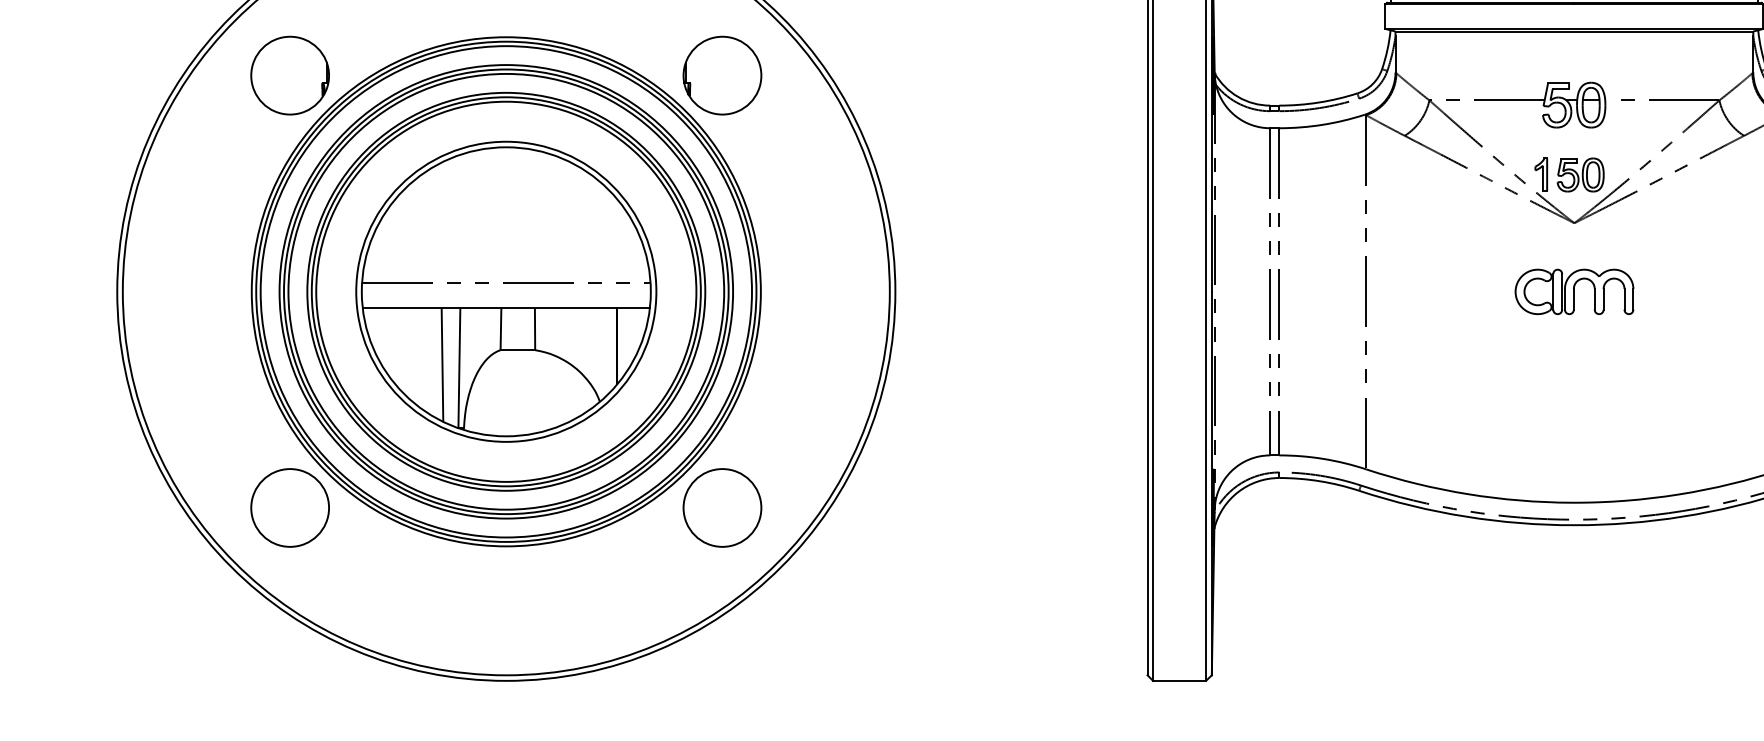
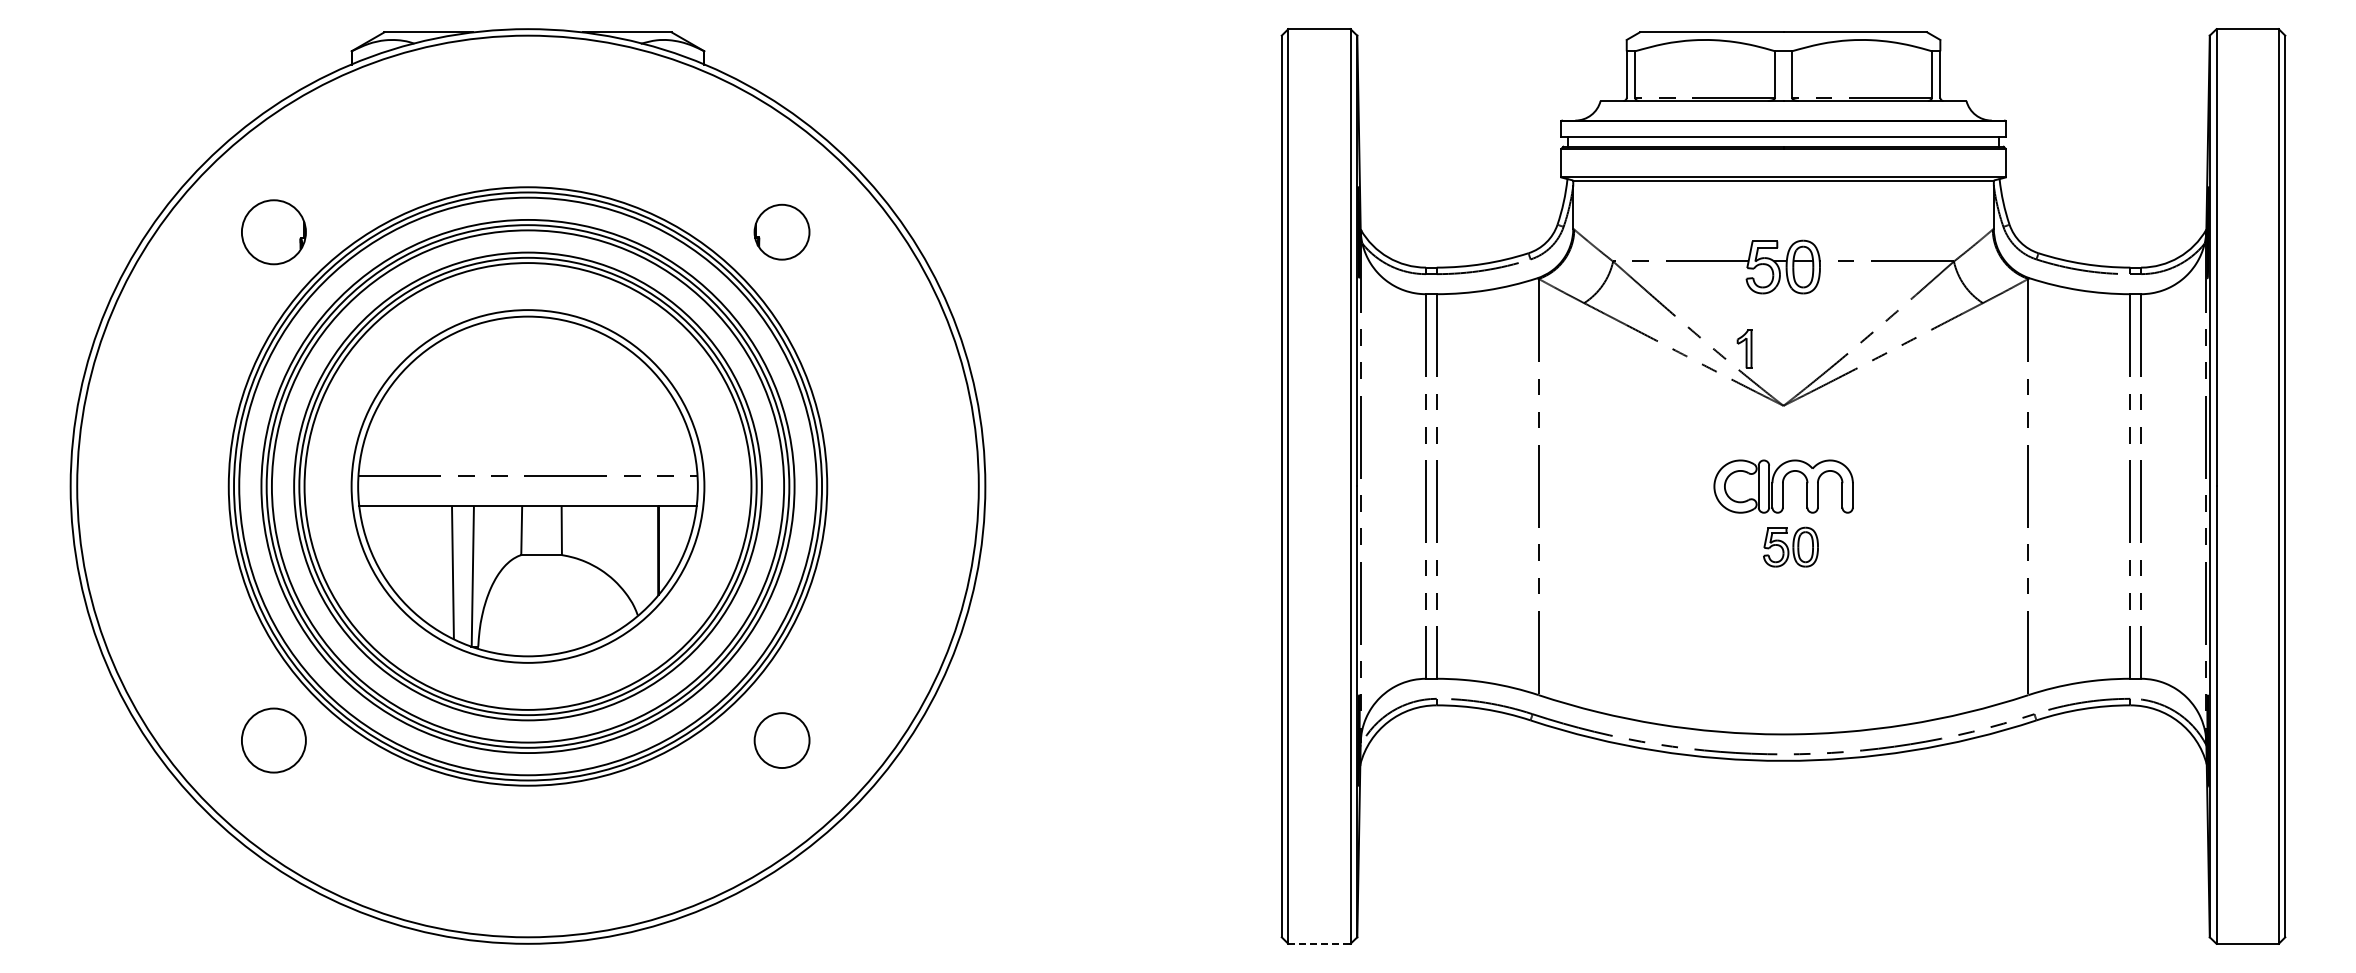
part: (289, 74) -> (273, 231), size x0.7
part: (721, 74) -> (781, 231), size x0.6
part: (1580, 174) -> (1790, 546), moved
circle: (289, 507) -> (273, 740), size x0.7
circle: (721, 507) -> (781, 740), size x0.6
line: (1179, 680) -> (1319, 943), solid -> dashed

